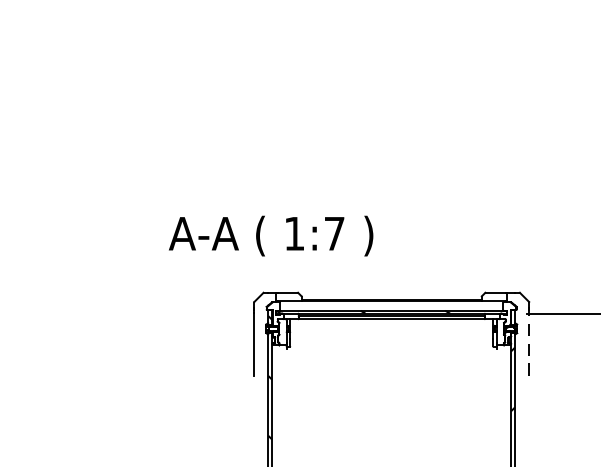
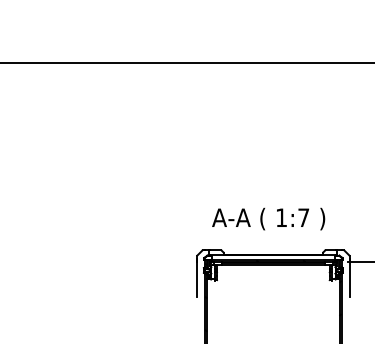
text: (270, 234) -> (268, 218), moved
line: (529, 343) -> (349, 278), dashed -> solid

